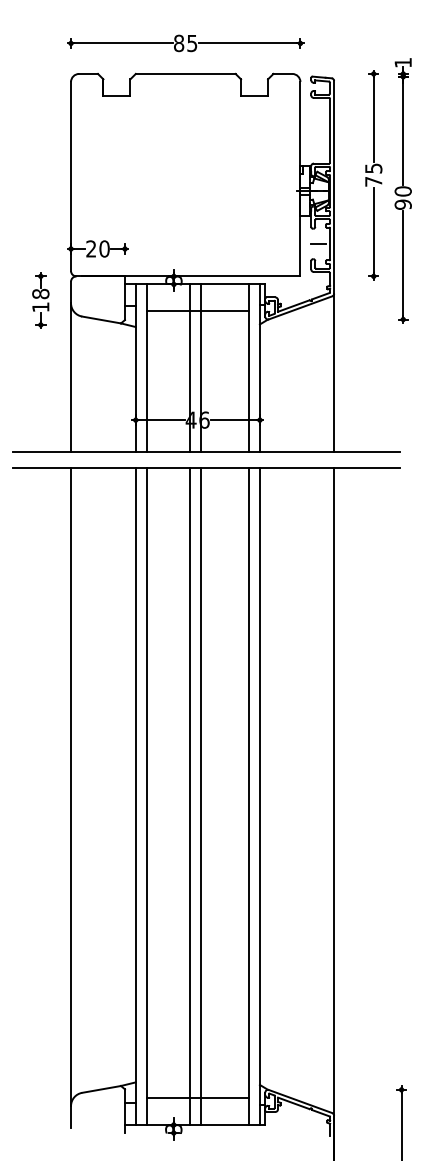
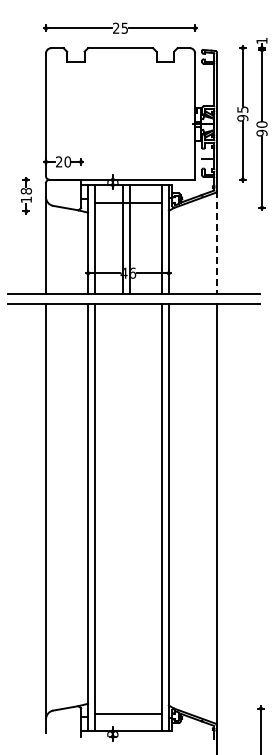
text: (179, 42) -> (116, 27), 85 -> 25
text: (373, 182) -> (242, 118), 75 -> 95
line: (334, 372) -> (217, 242), solid -> dashed
line: (190, 795) -> (123, 517), removed
line: (200, 795) -> (130, 517), removed

